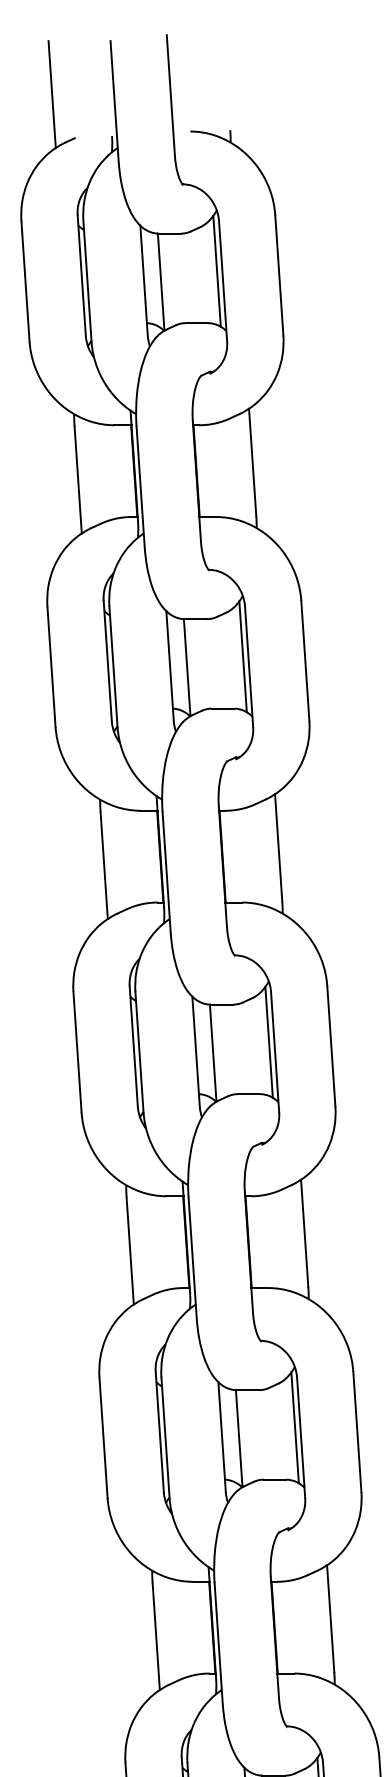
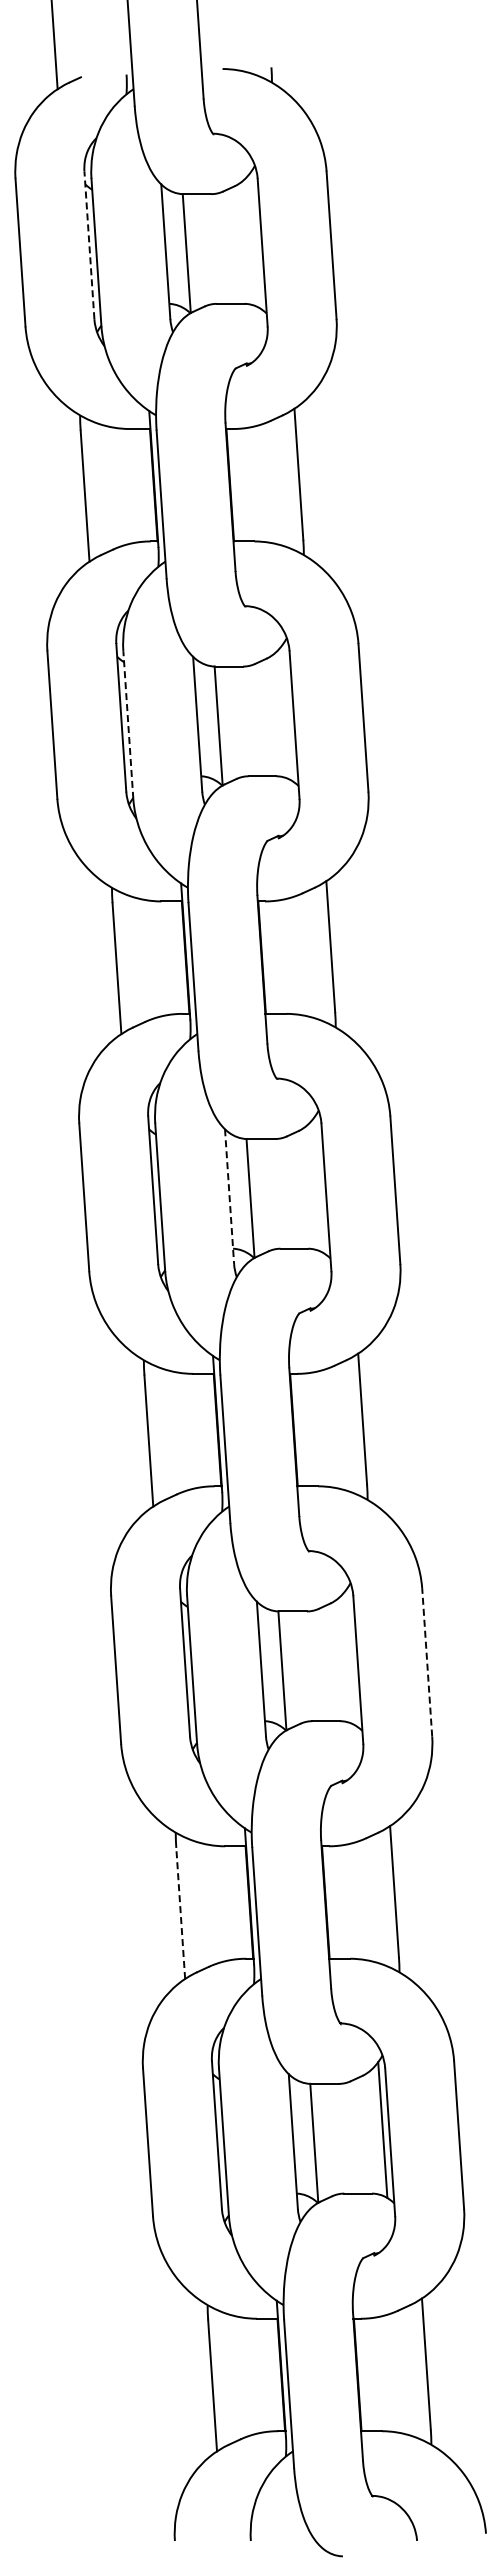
line: (216, 271) -> (254, 240), removed
line: (81, 275) -> (89, 245), solid -> dashed
line: (242, 656) -> (286, 712), removed
line: (113, 667) -> (128, 725), solid -> dashed
line: (268, 1042) -> (318, 1185), removed
line: (196, 1051) -> (229, 1196), solid -> dashed
line: (294, 1427) -> (350, 1657), removed
line: (357, 1431) -> (427, 1662), solid -> dashed
line: (156, 1636) -> (180, 1913), solid -> dashed

